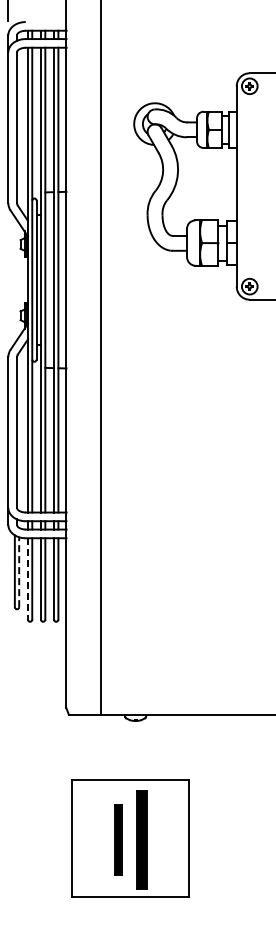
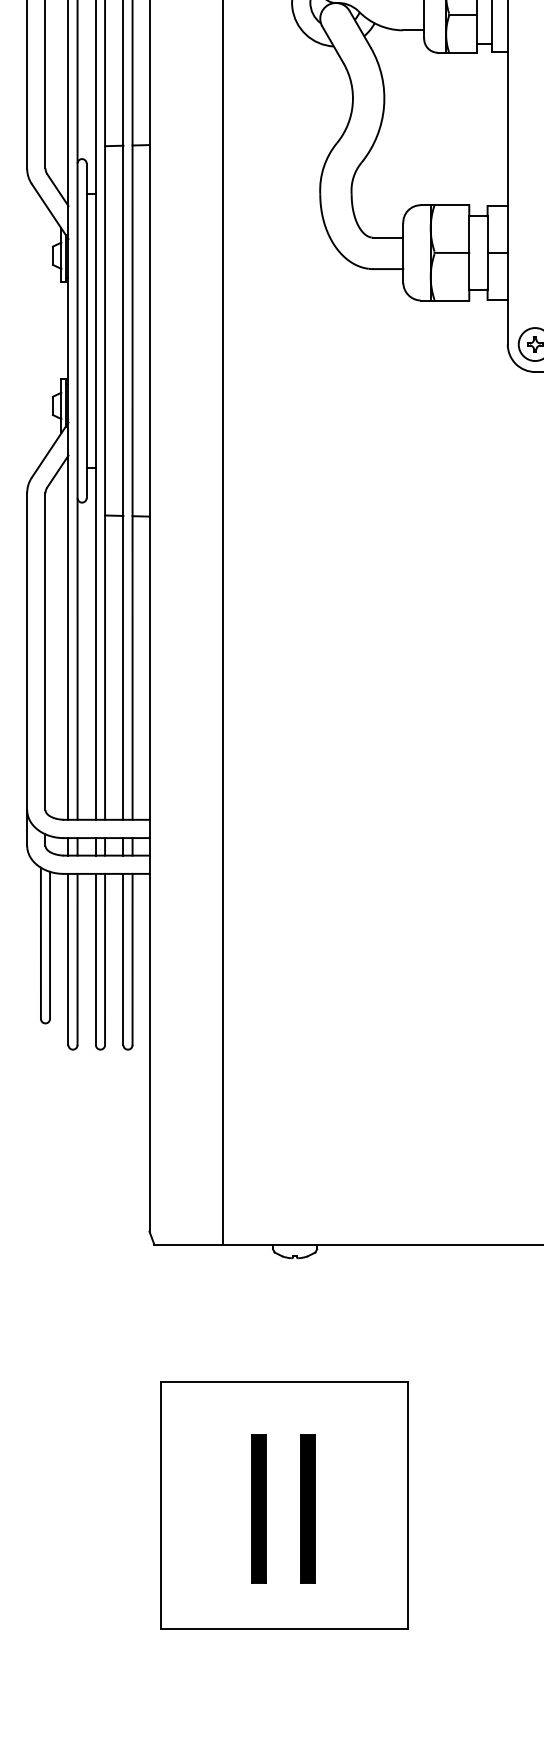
line: (19, 572) -> (50, 945), dashed -> solid
line: (27, 578) -> (67, 958), dashed -> solid
part: (141, 839) -> (307, 1507), size x0.71

